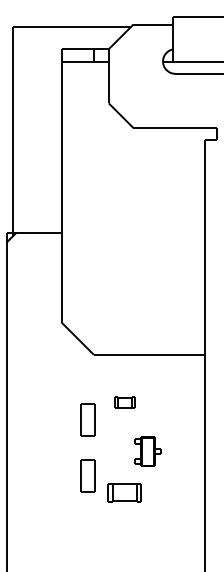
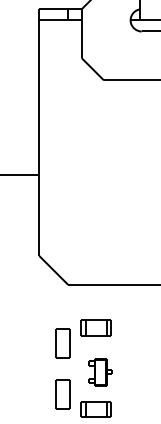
part: (124, 402) -> (95, 327), size x1.67
part: (147, 451) -> (100, 372), moved

